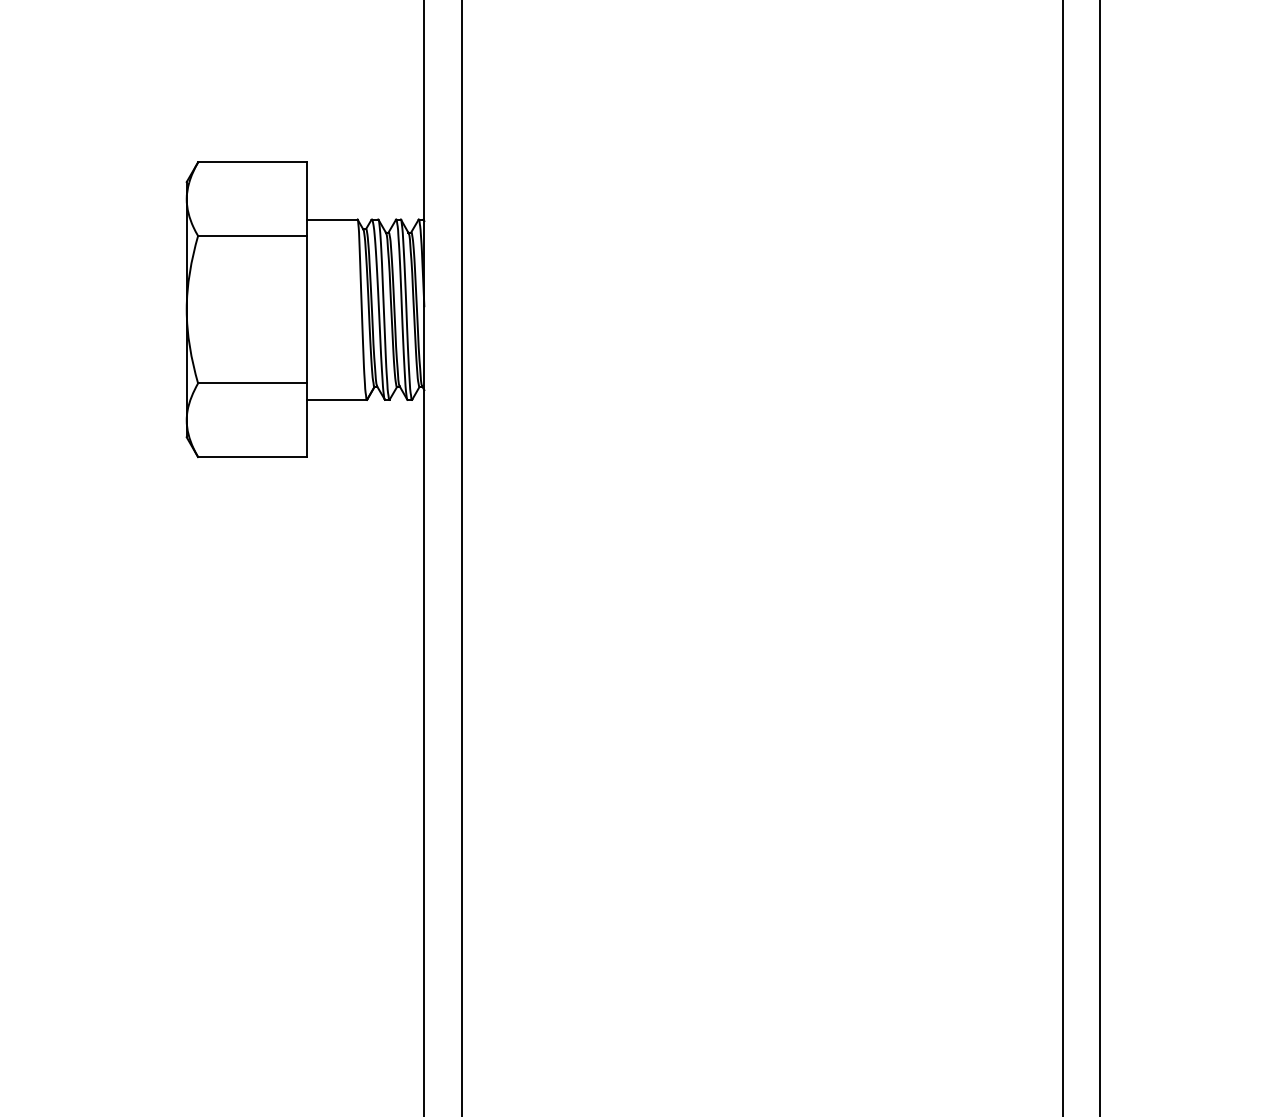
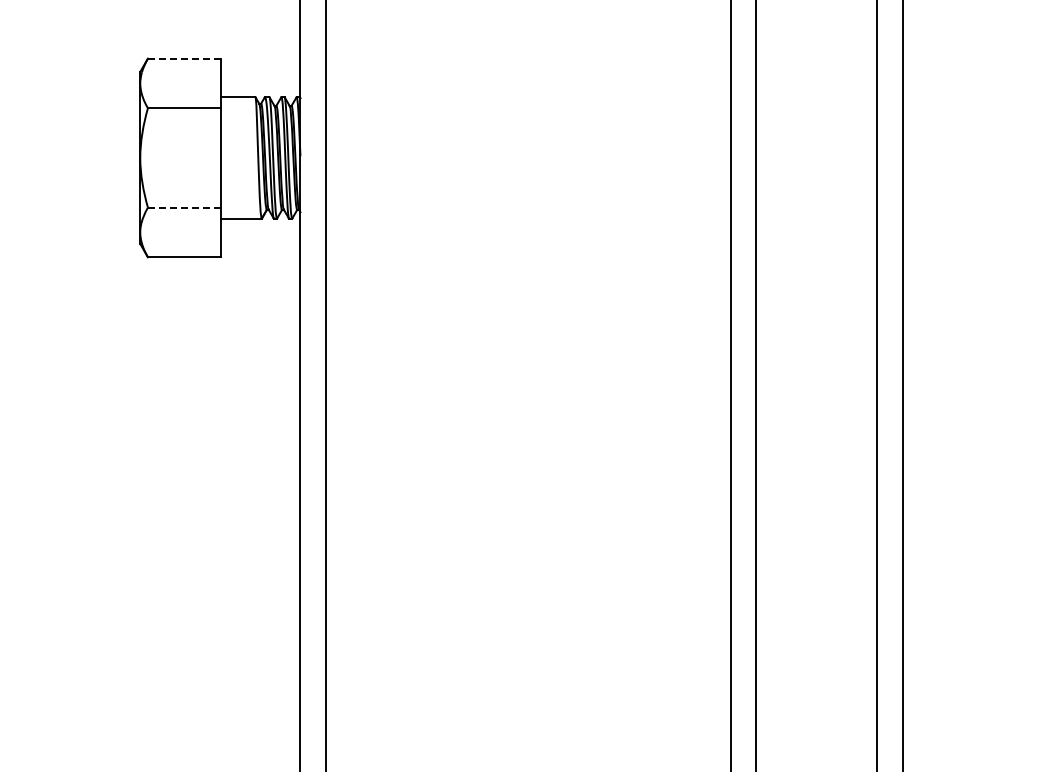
line: (252, 162) -> (184, 58), solid -> dashed
line: (252, 383) -> (184, 207), solid -> dashed

